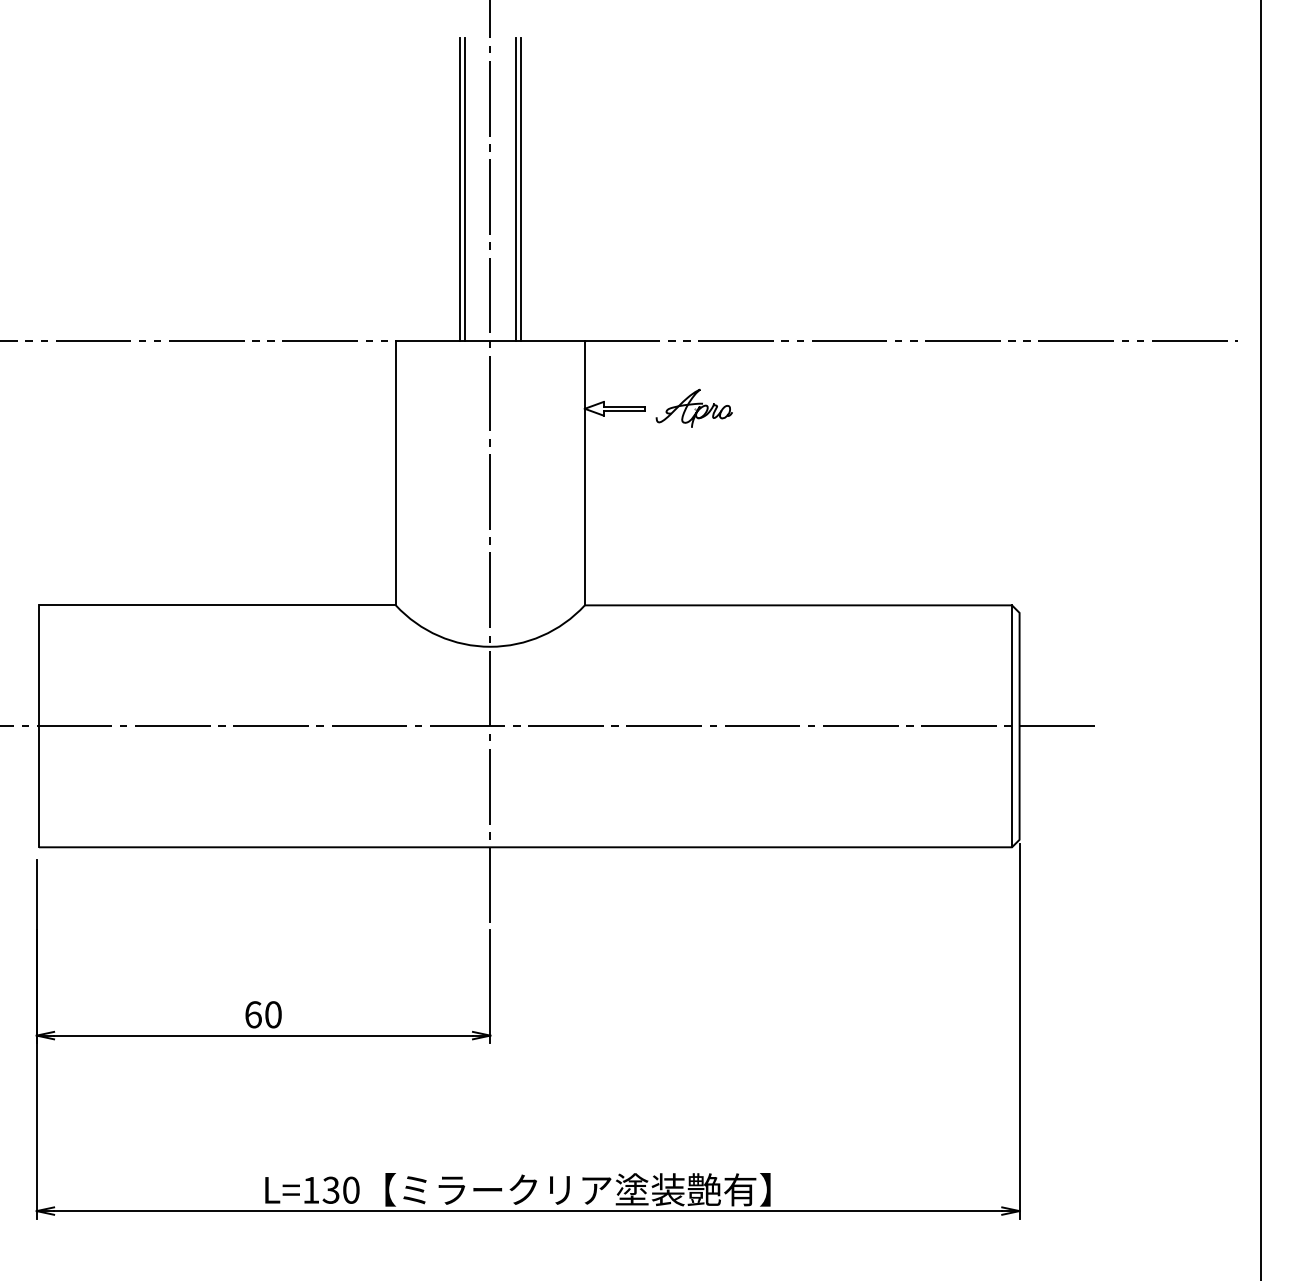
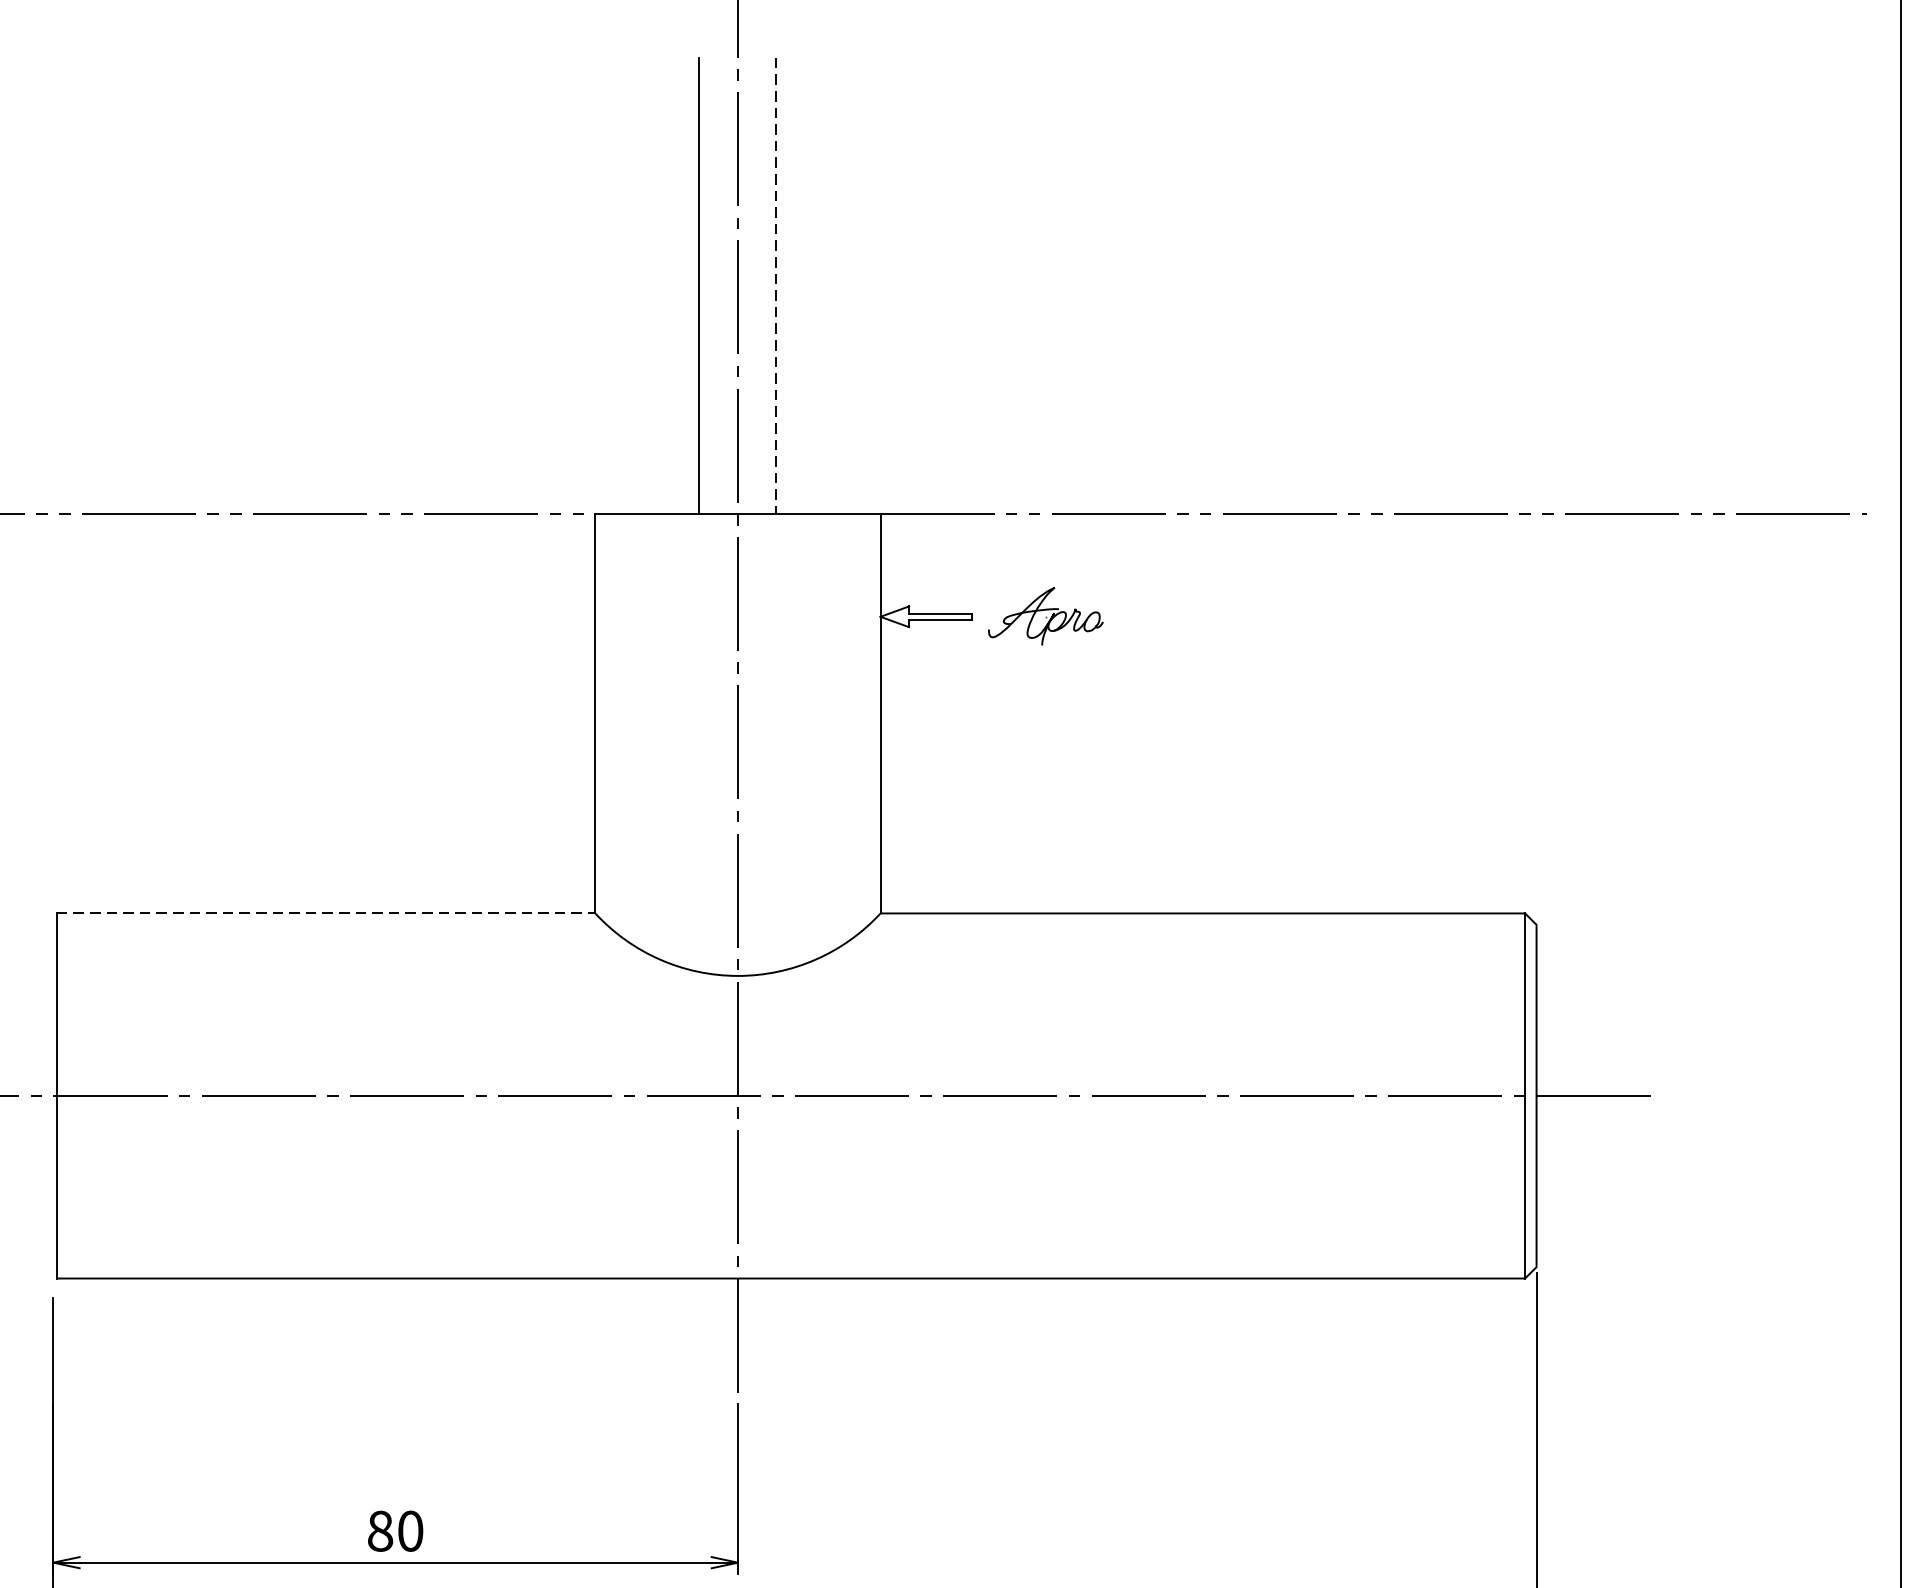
line: (460, 189) -> (692, 285), removed
line: (520, 189) -> (783, 285), removed
line: (515, 190) -> (775, 287), solid -> dashed
line: (217, 605) -> (326, 913), solid -> dashed
text: (253, 1014) -> (380, 1530), 60 -> 80

